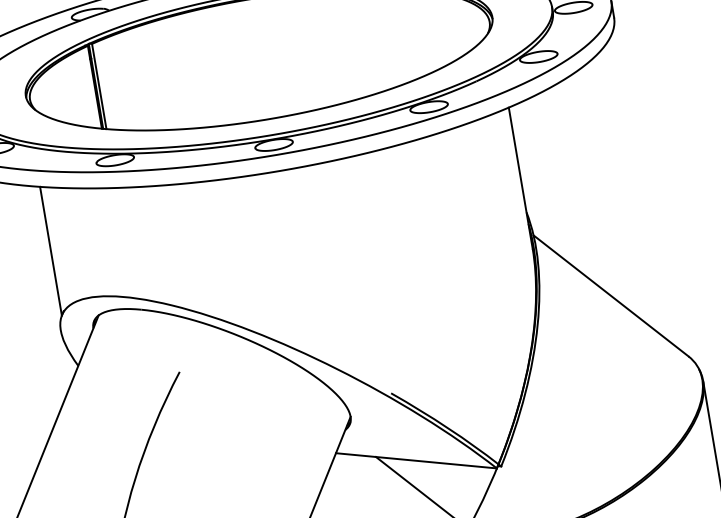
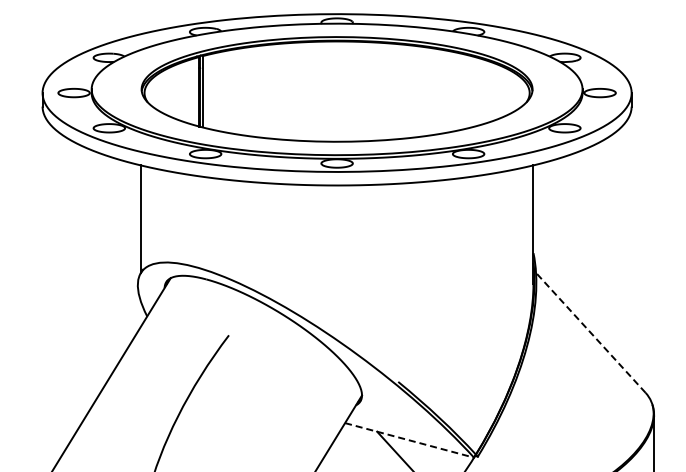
line: (610, 295) -> (590, 332), solid -> dashed
line: (416, 460) -> (409, 440), solid -> dashed

